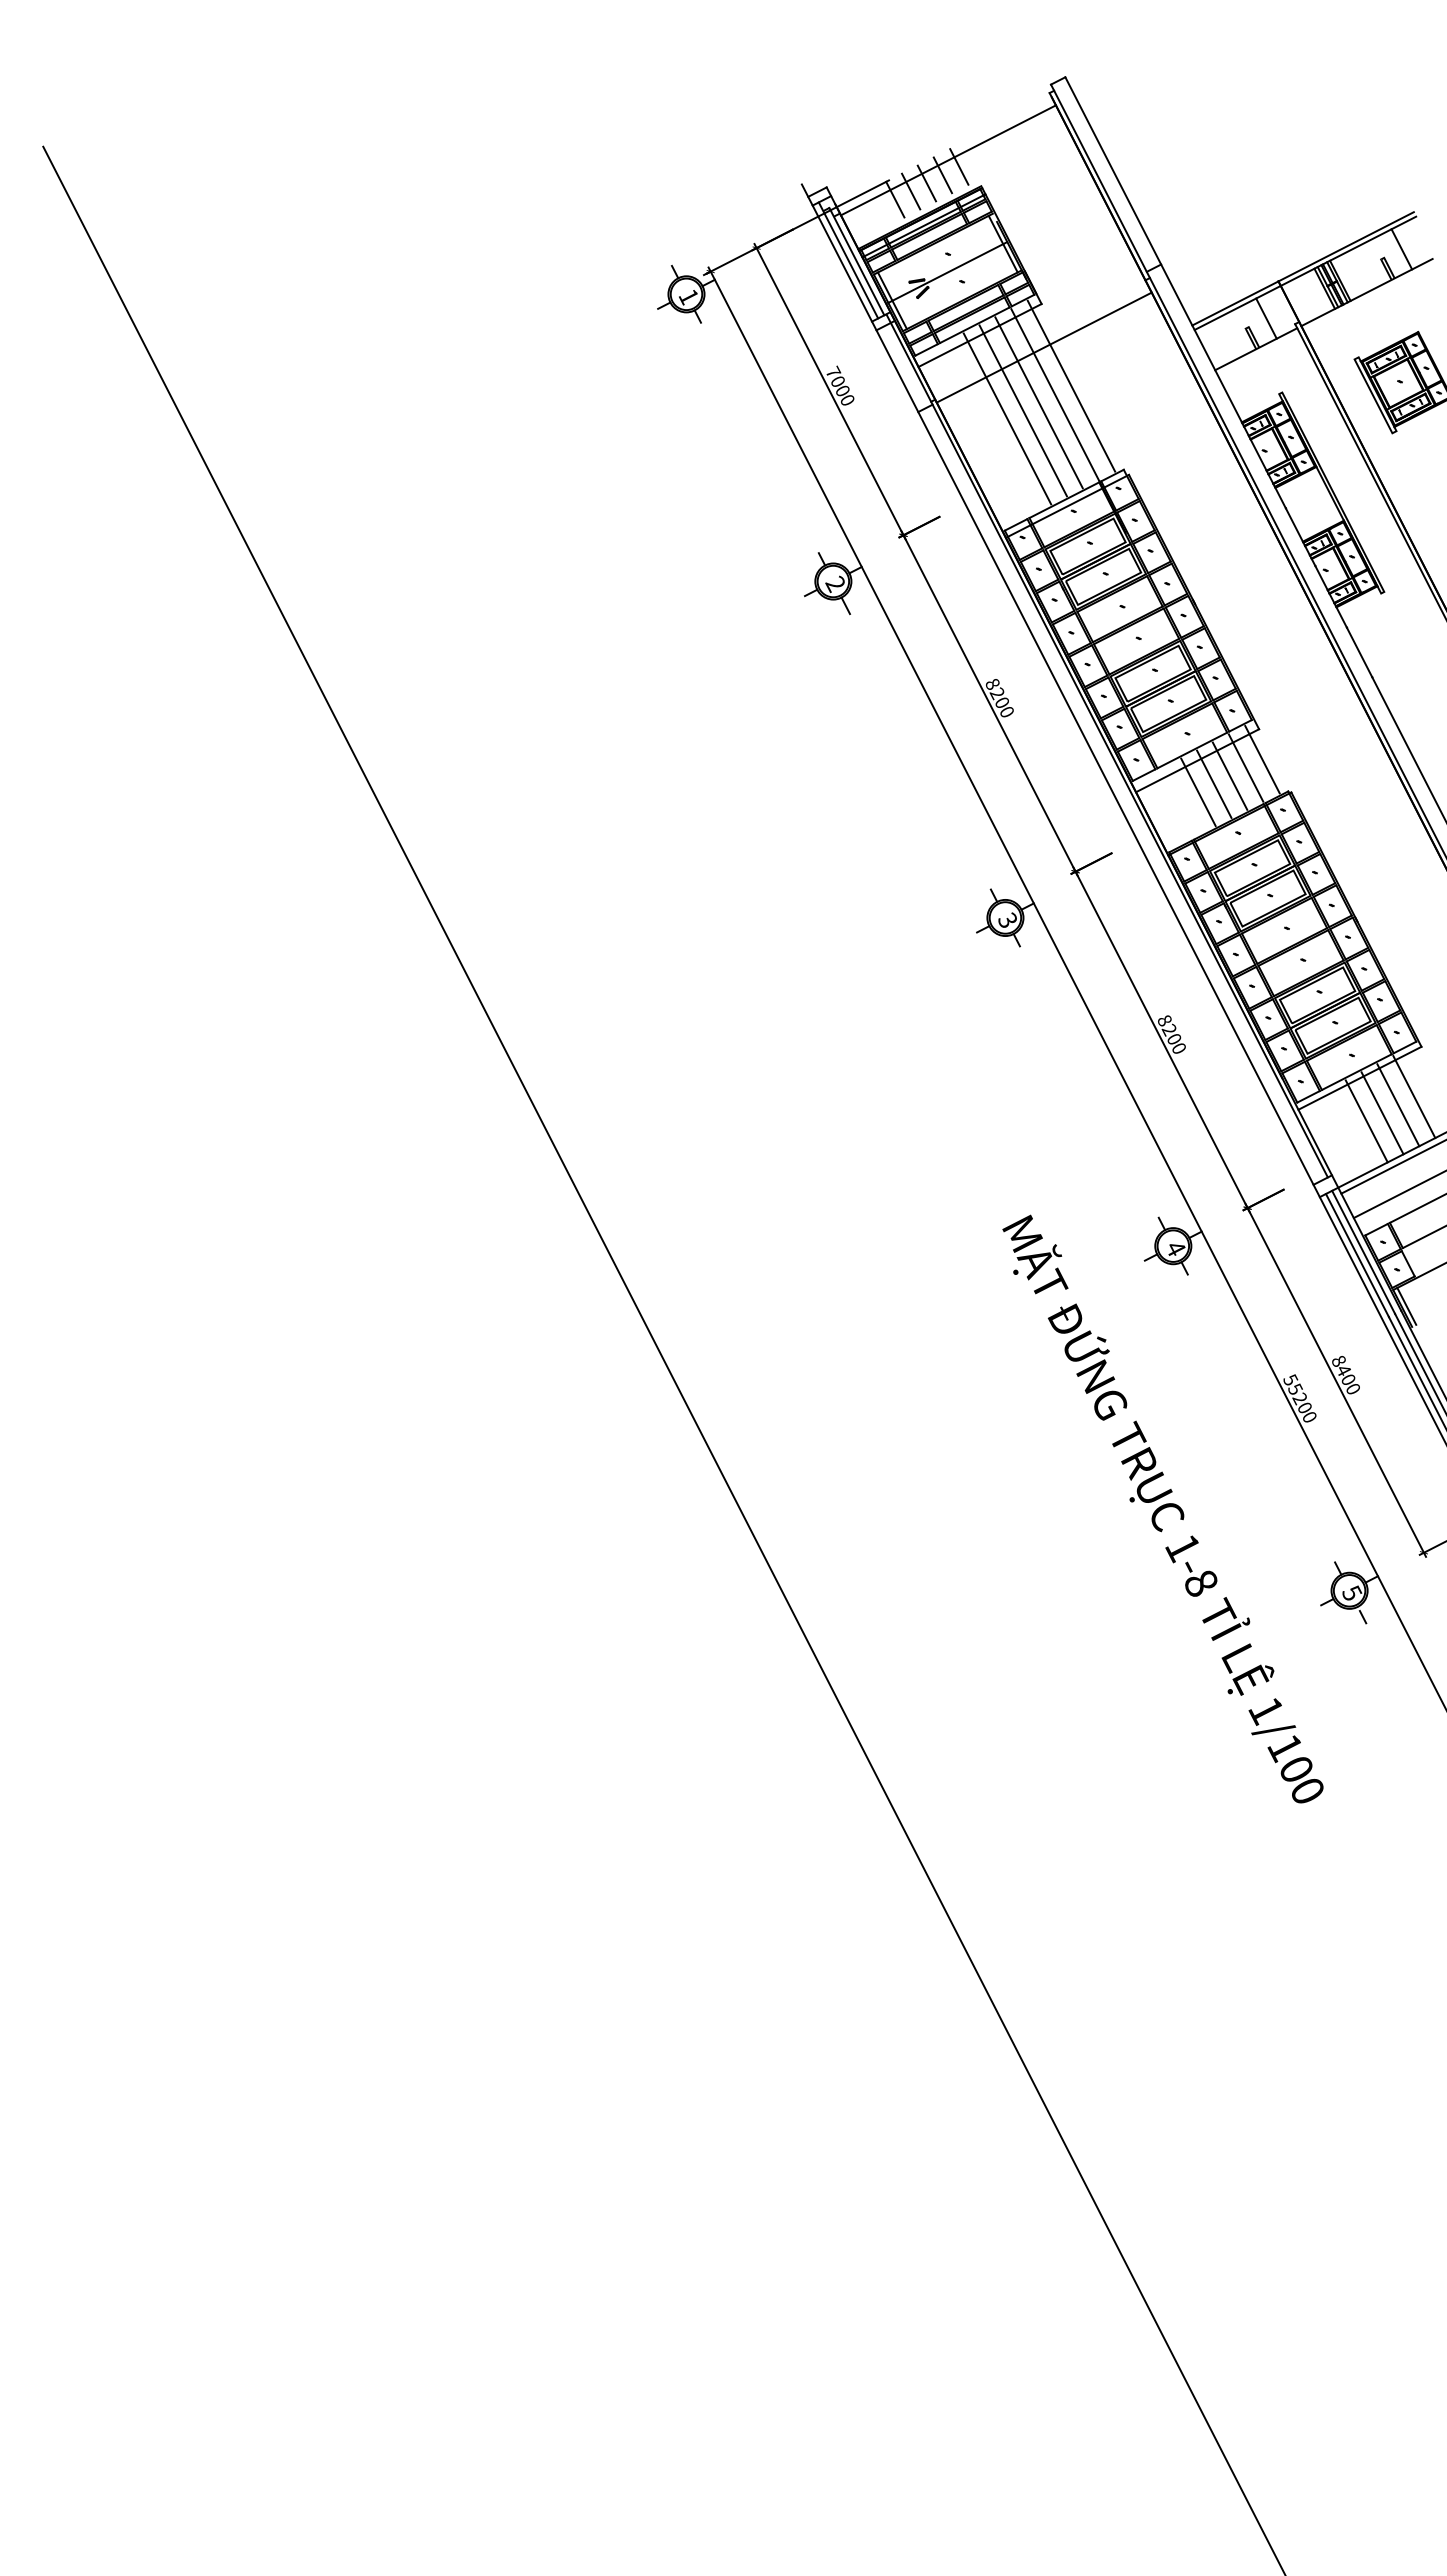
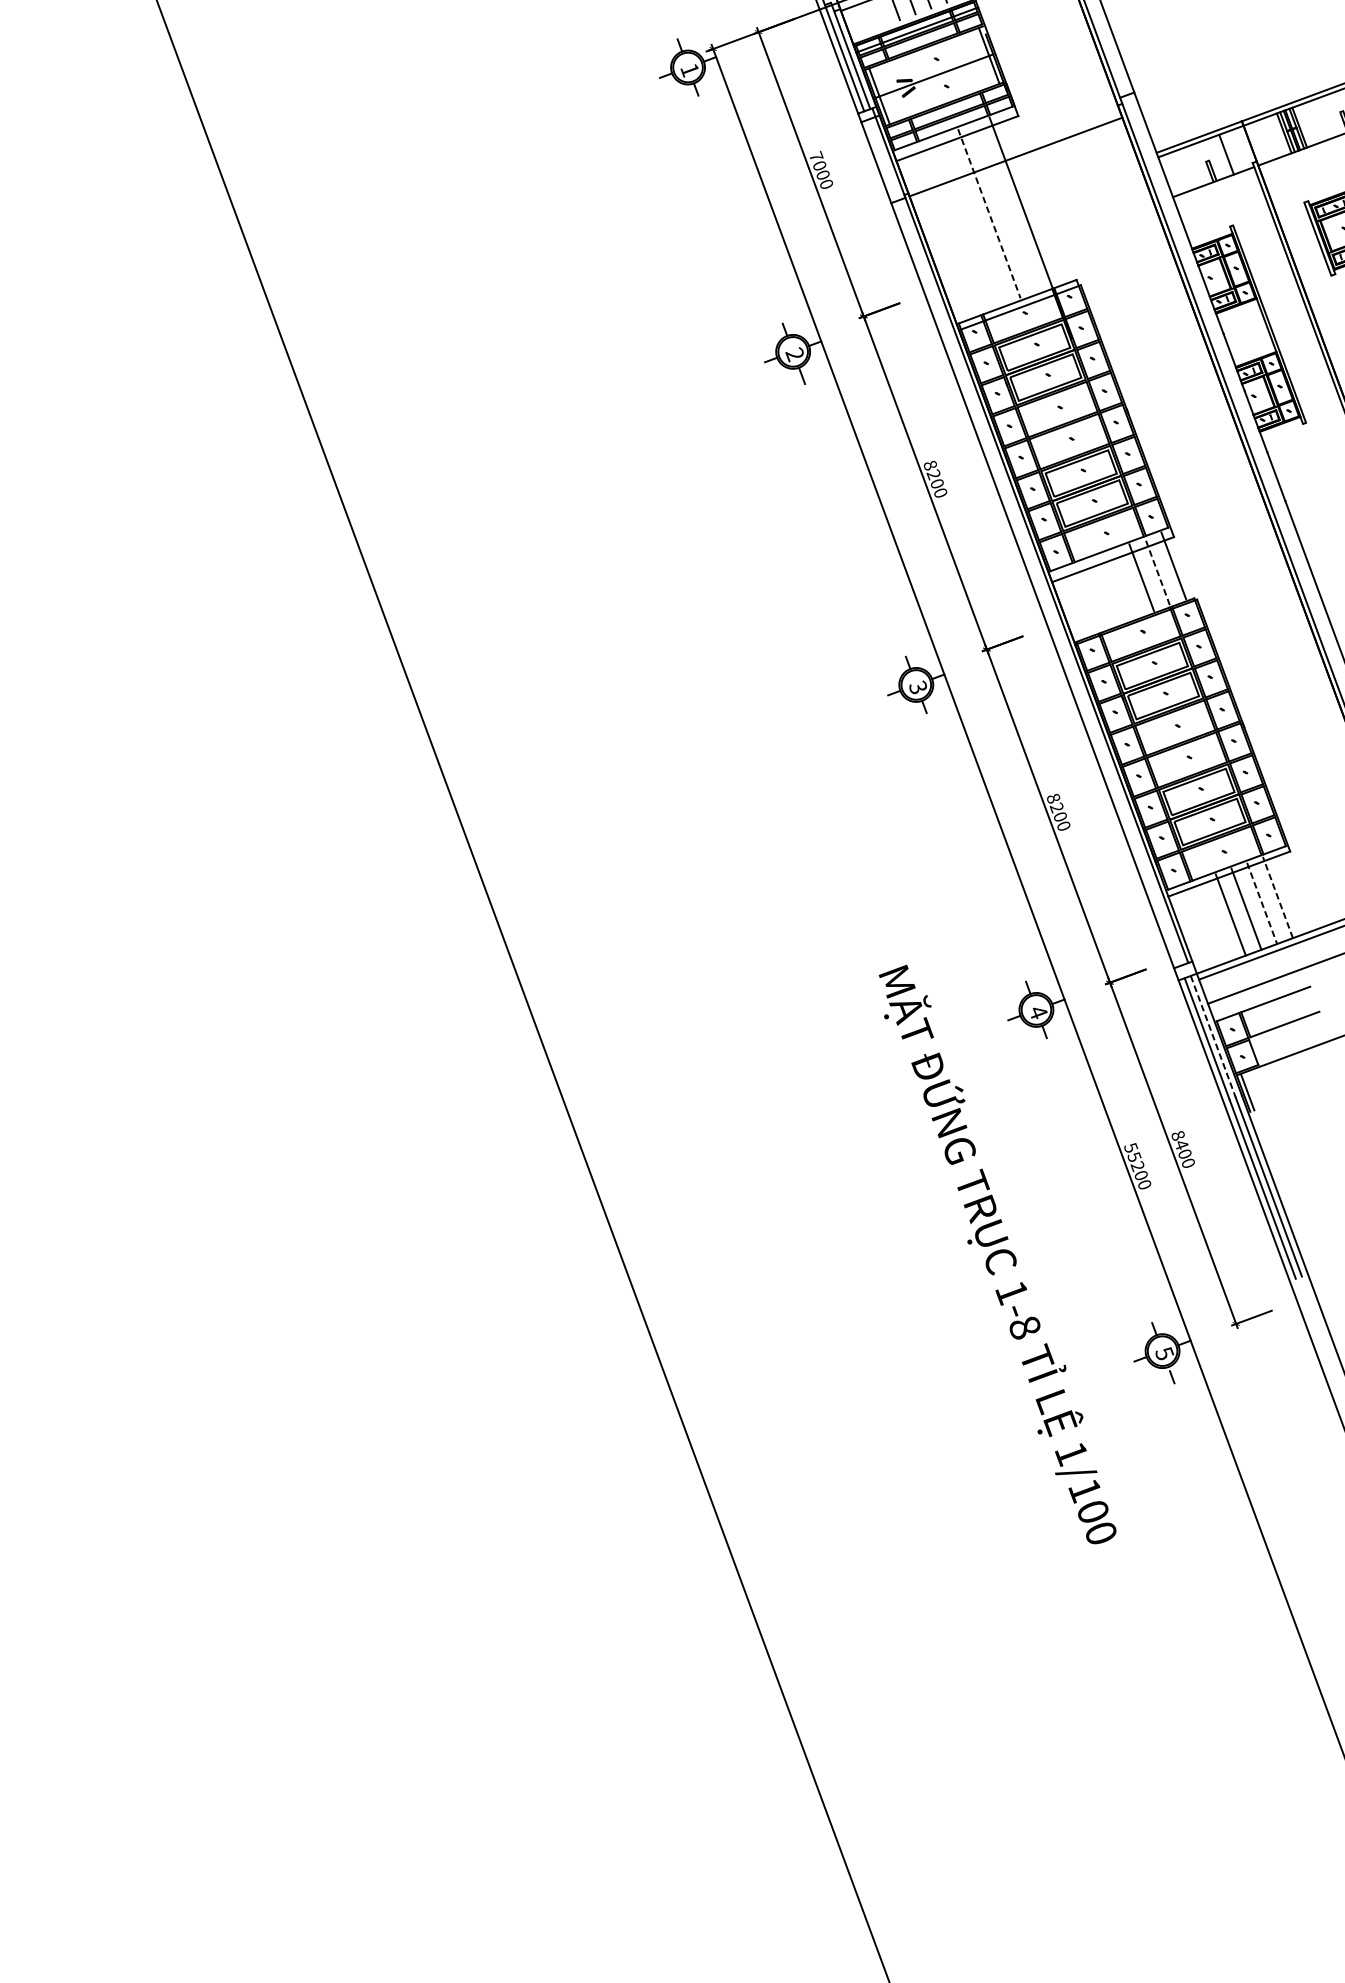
line: (1071, 385) -> (1037, 195), removed
line: (1038, 402) -> (1004, 207), removed
line: (1023, 410) -> (989, 213), solid -> dashed
line: (1007, 418) -> (973, 219), removed
line: (1246, 768) -> (1157, 572), solid -> dashed
line: (1214, 783) -> (1126, 582), removed
line: (1198, 792) -> (1110, 589), removed
line: (1414, 1096) -> (1278, 897), solid -> dashed
line: (1398, 1105) -> (1262, 903), solid -> dashed
line: (1363, 1252) -> (1213, 1036), solid -> dashed

